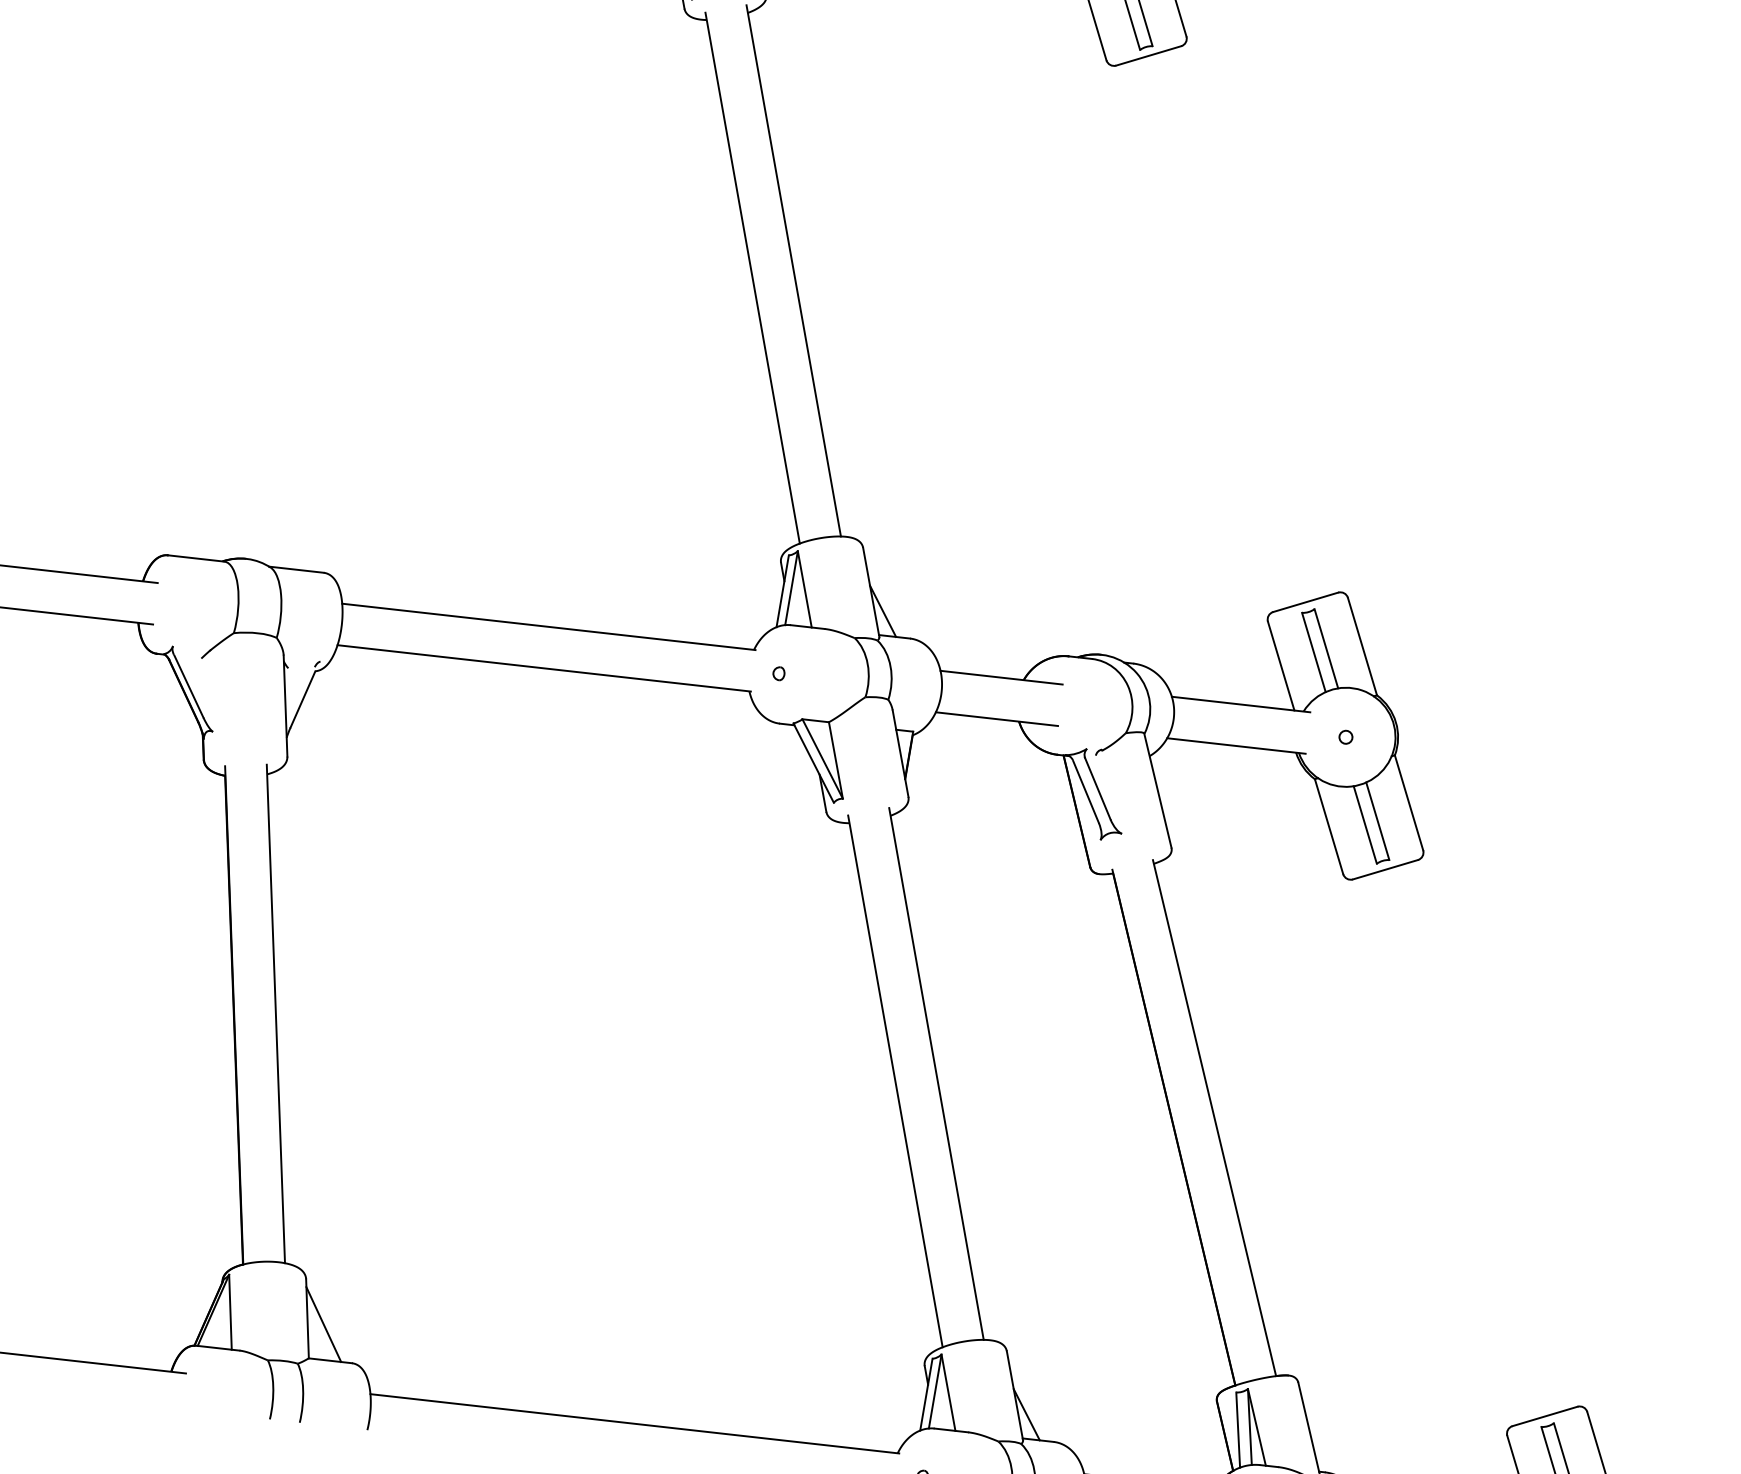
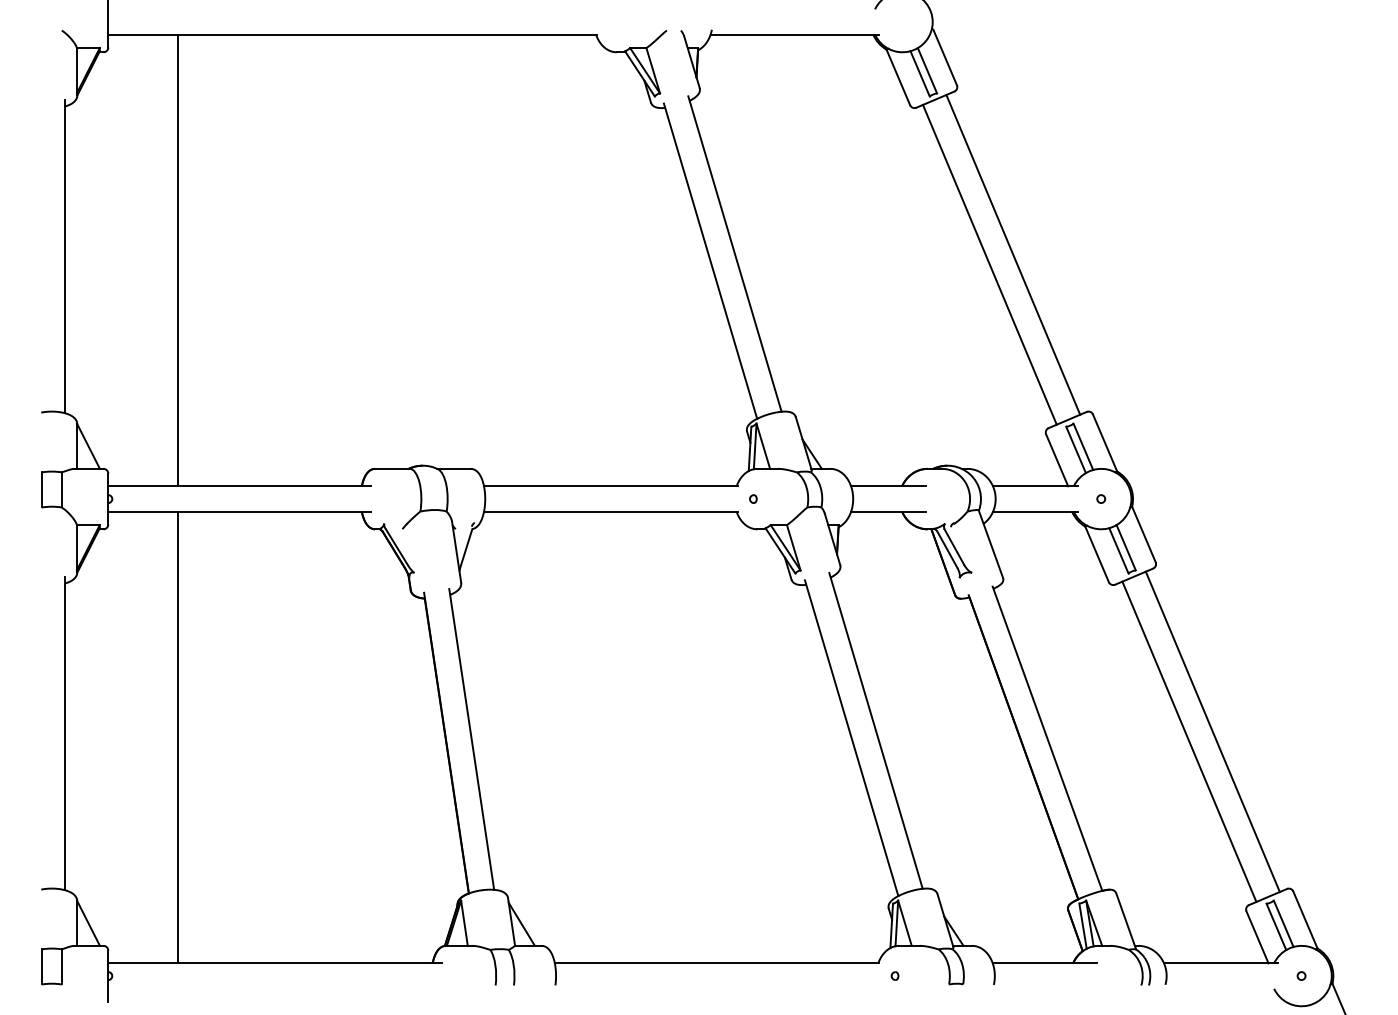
line: (1247, 322) -> (1013, 254), added
line: (1206, 334) -> (989, 264), added
line: (1484, 1136) -> (1212, 731), added
line: (1445, 1148) -> (1189, 741), added

